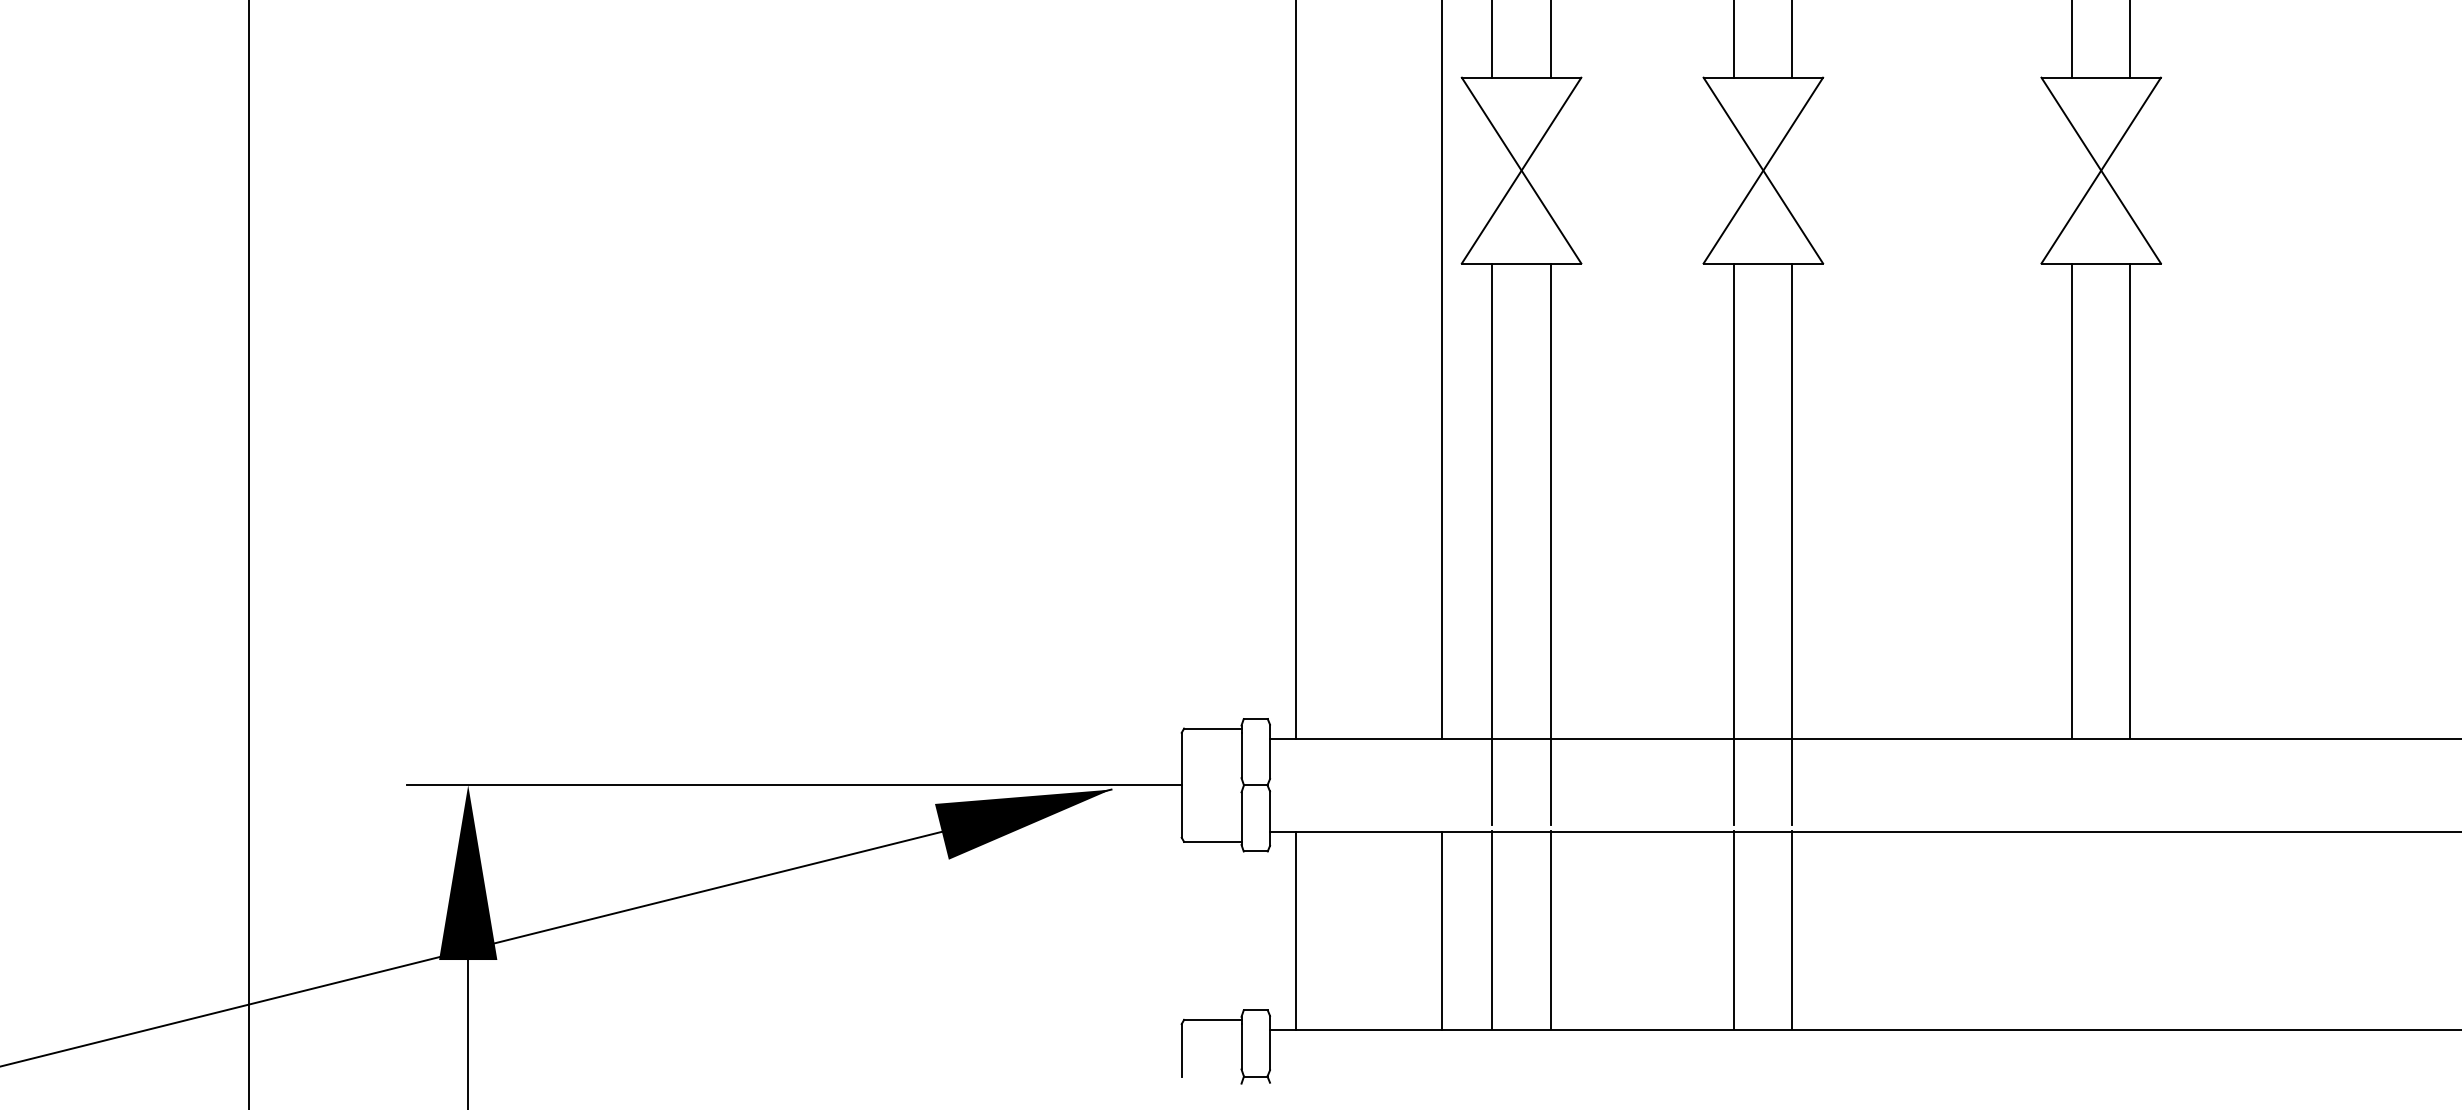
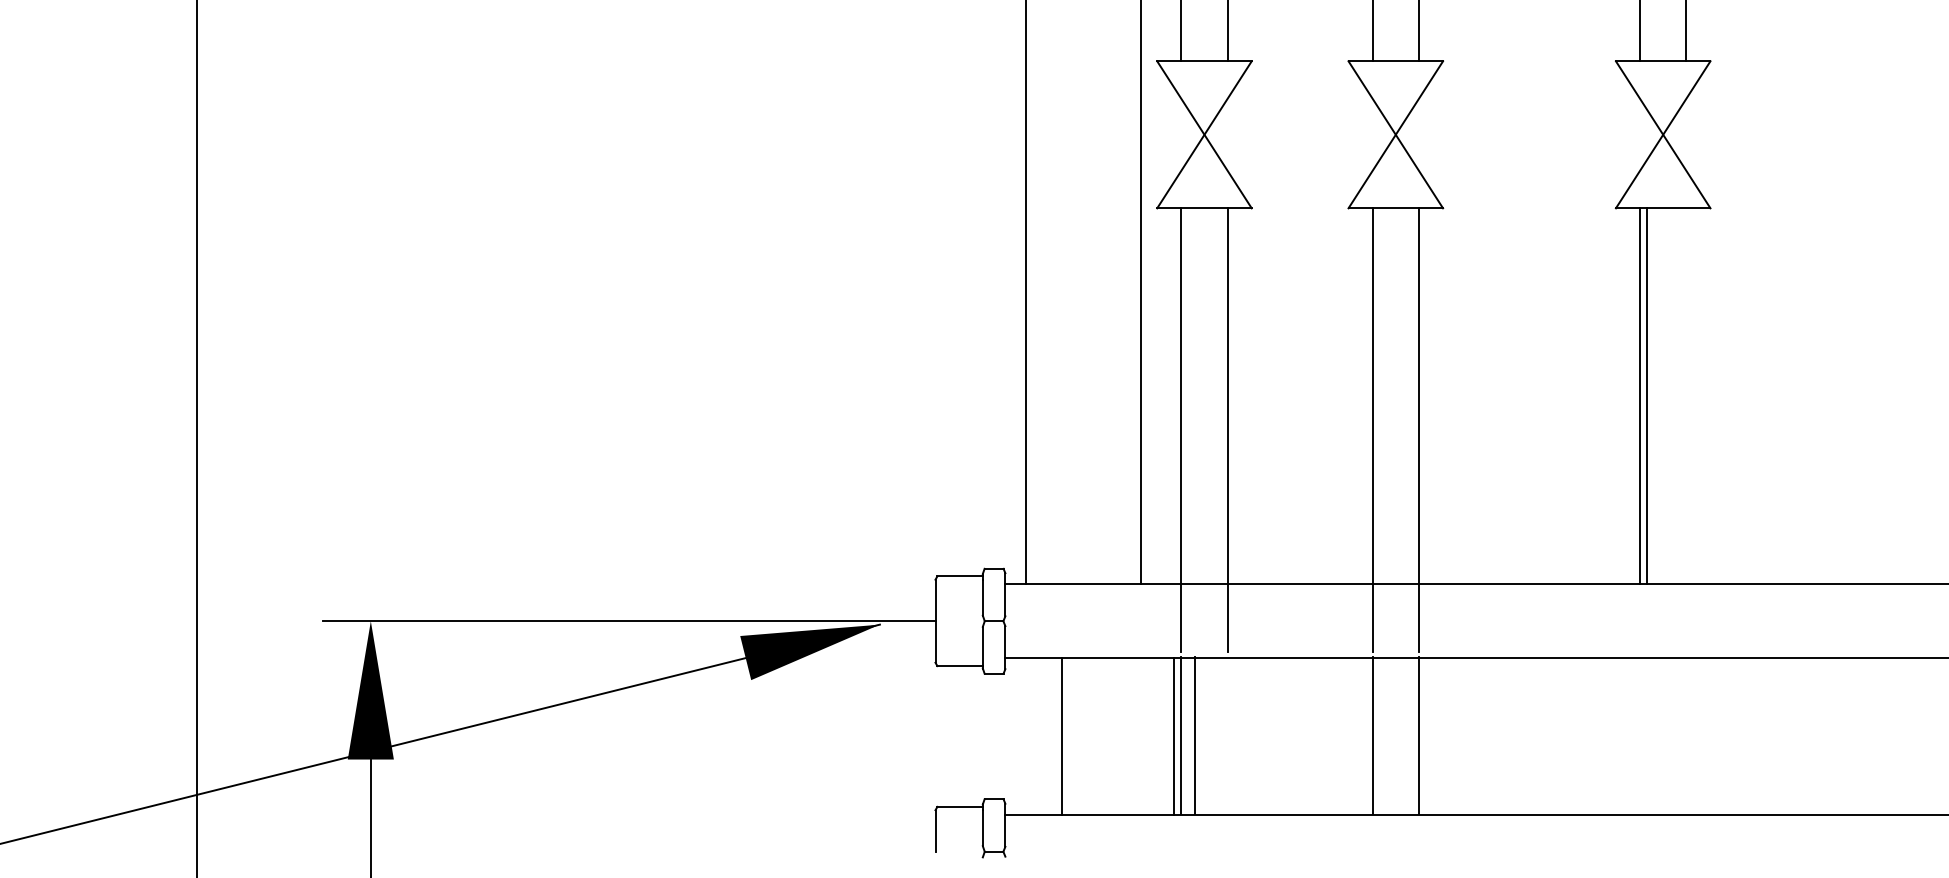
line: (2130, 500) -> (1646, 395), moved
line: (1550, 929) -> (1194, 735), moved
line: (1295, 930) -> (1061, 736), moved
line: (1441, 930) -> (1173, 736), moved

